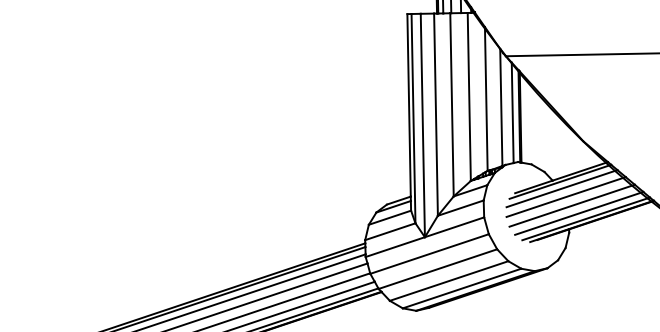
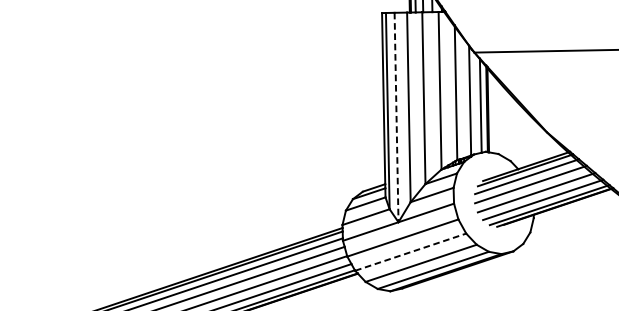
line: (422, 125) -> (396, 117), solid -> dashed
line: (438, 268) -> (411, 251), solid -> dashed

